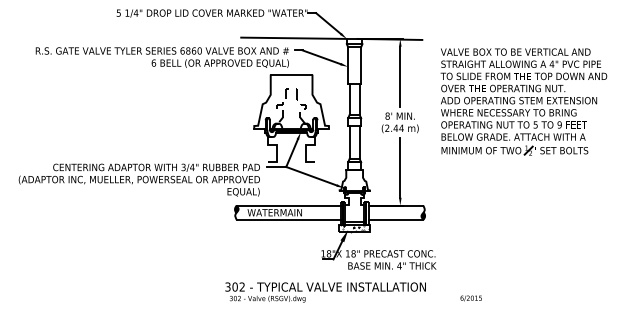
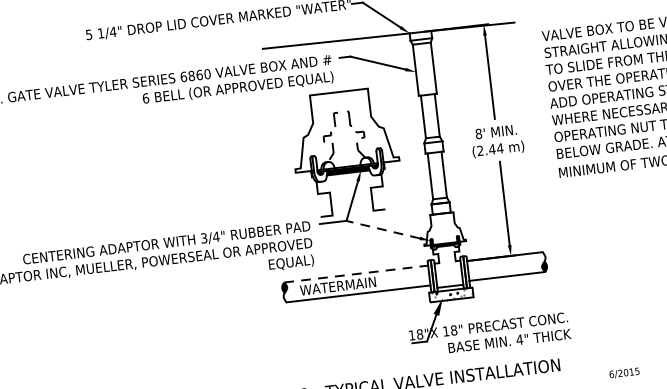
line: (311, 176) -> (383, 230), solid -> dashed
line: (288, 205) -> (355, 274), solid -> dashed

